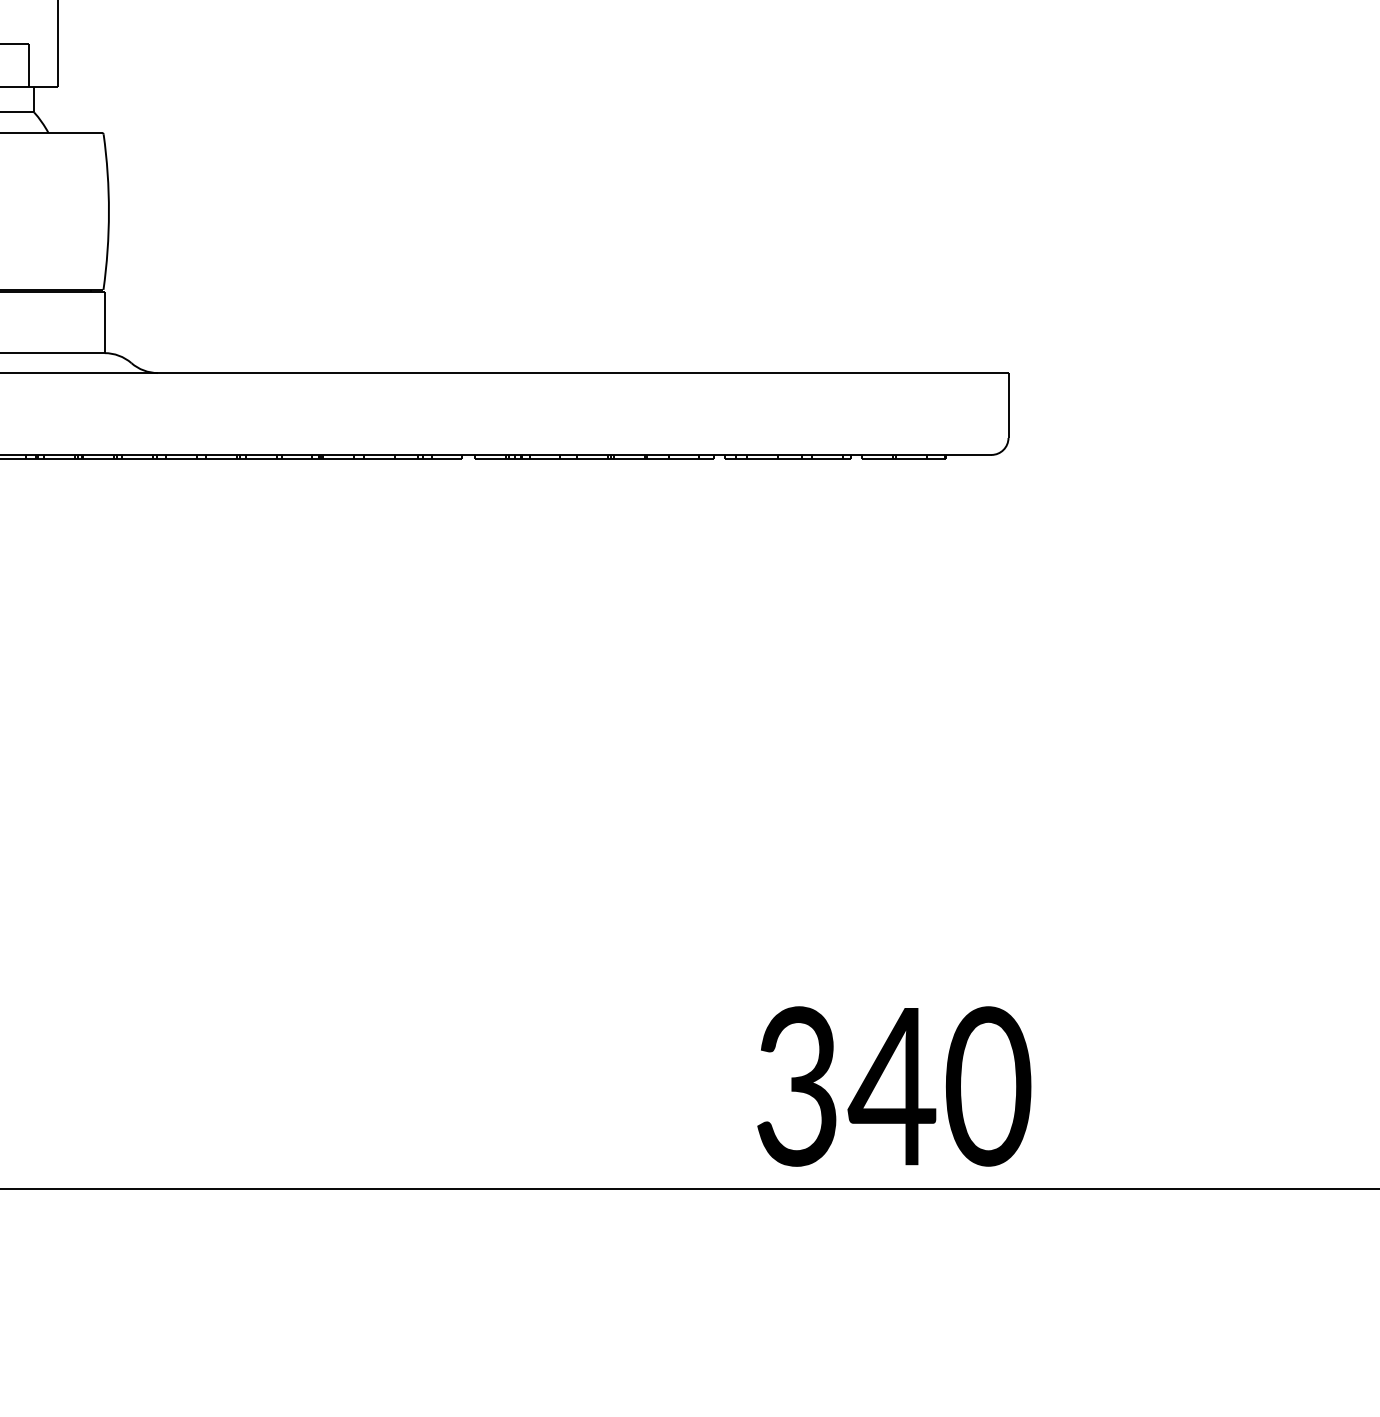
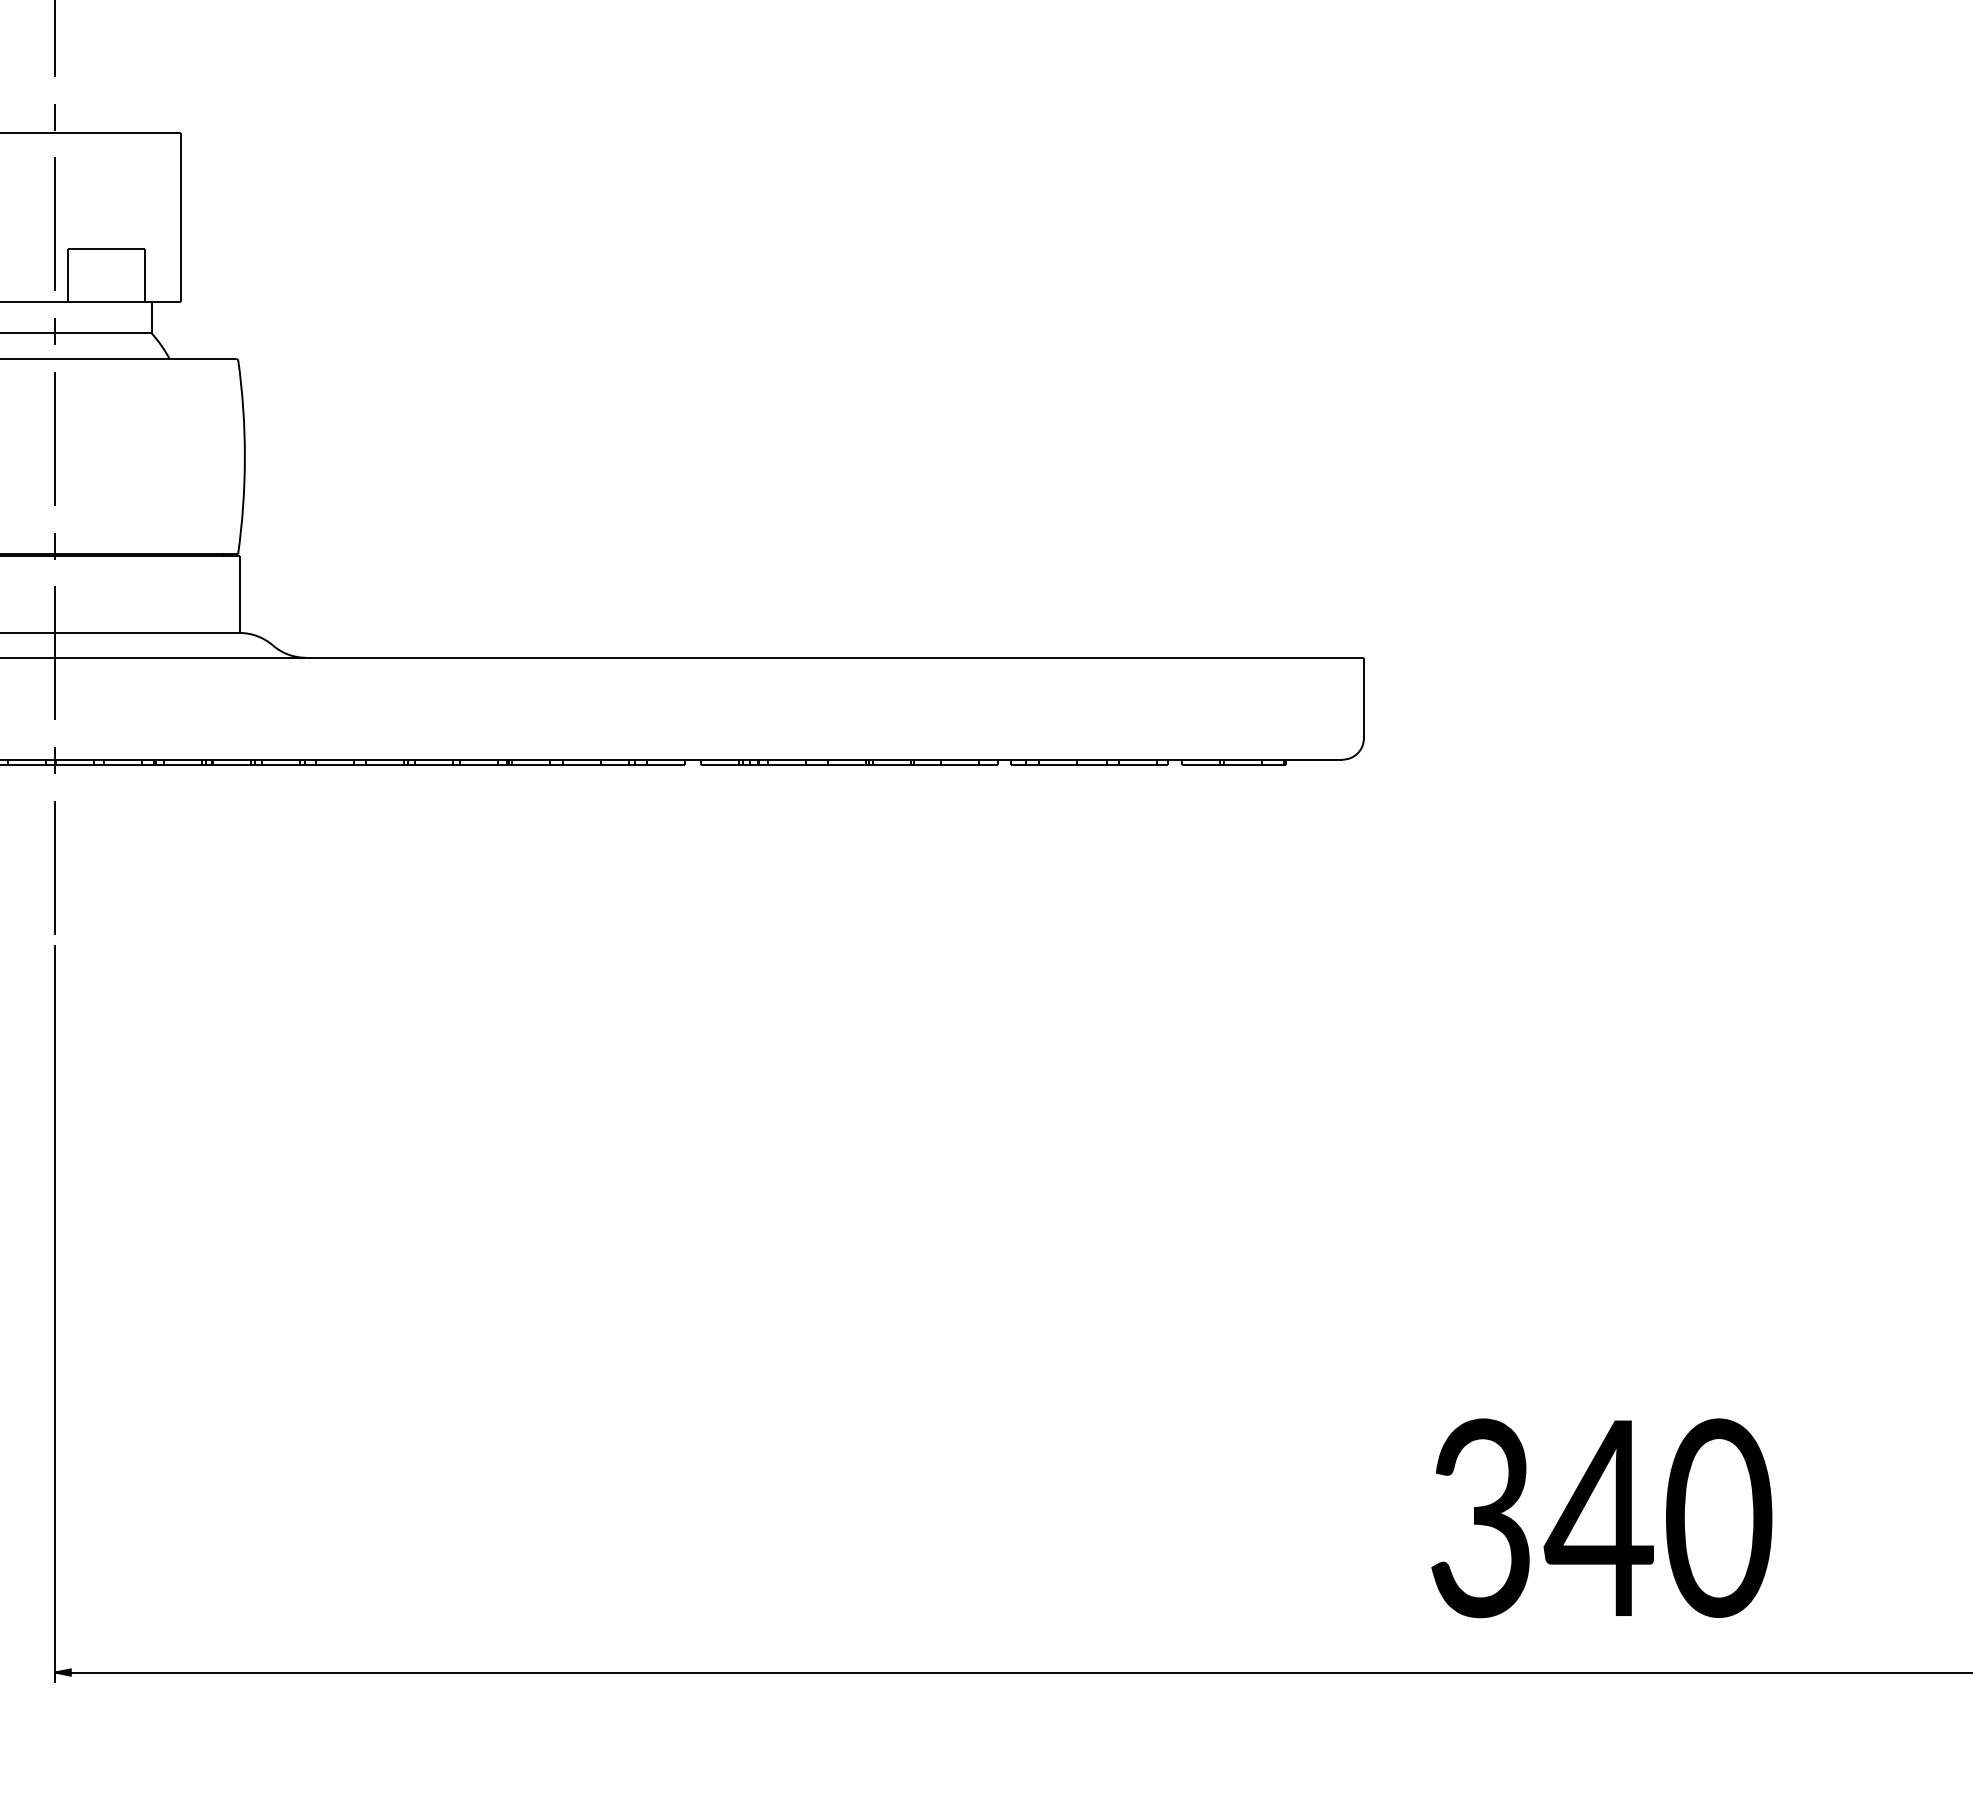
text: (894, 1086) -> (1601, 1518), moved

